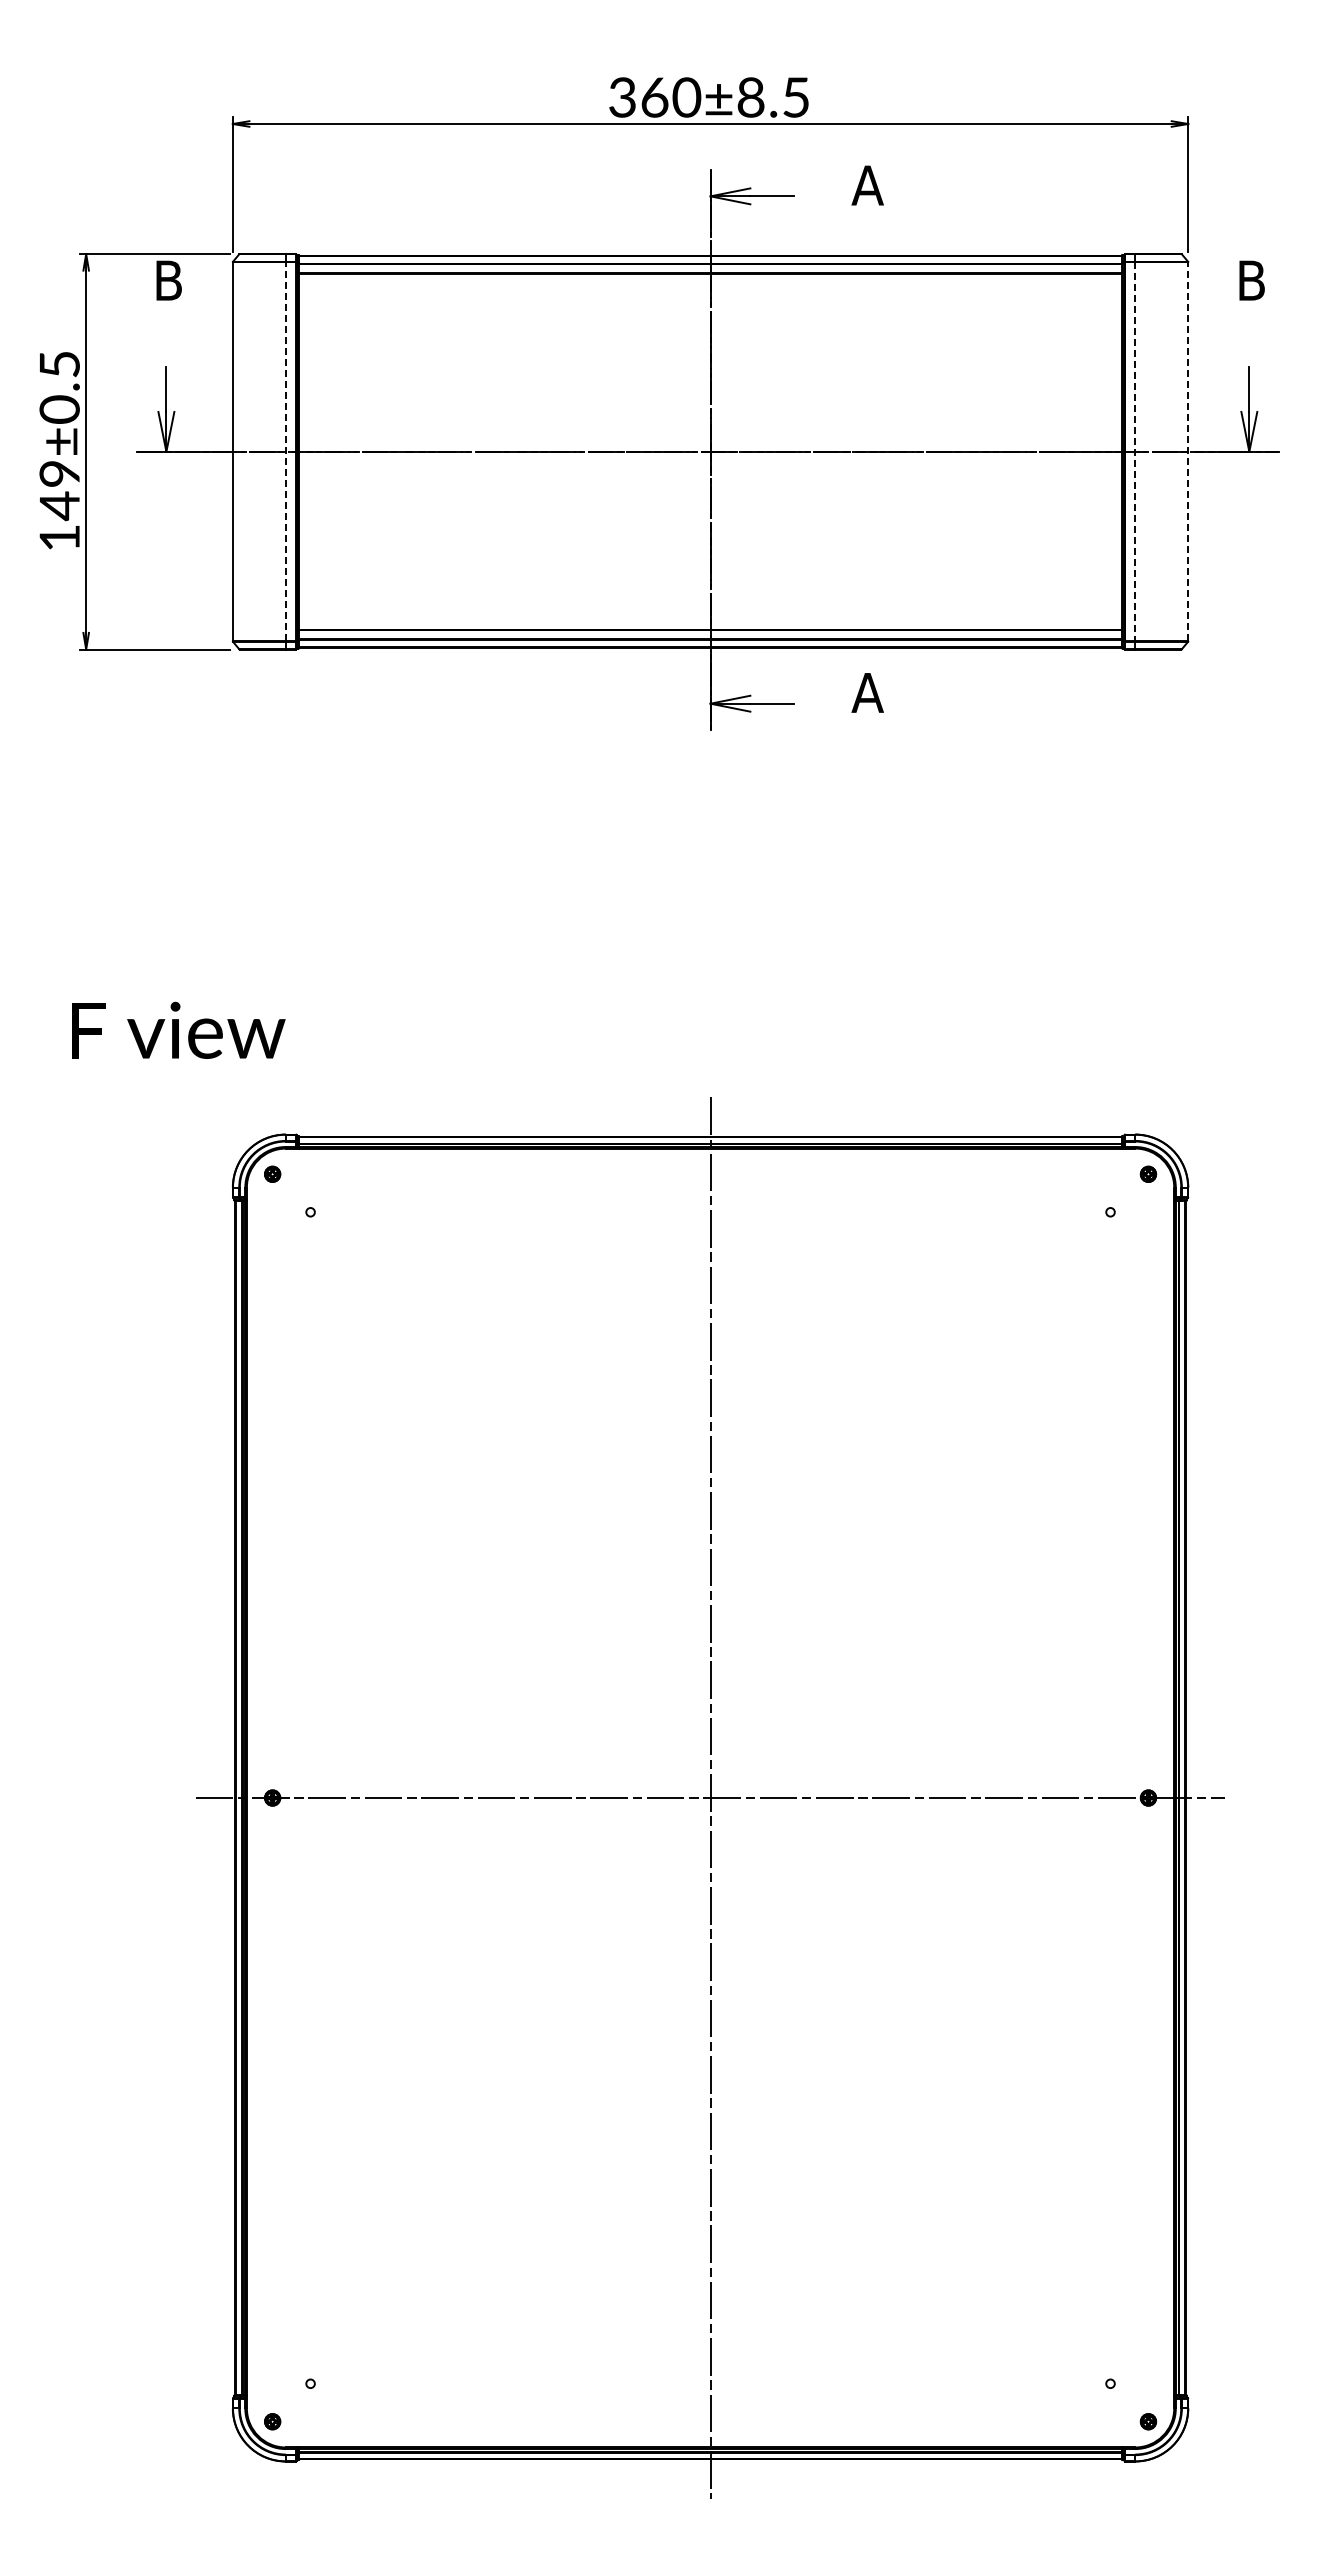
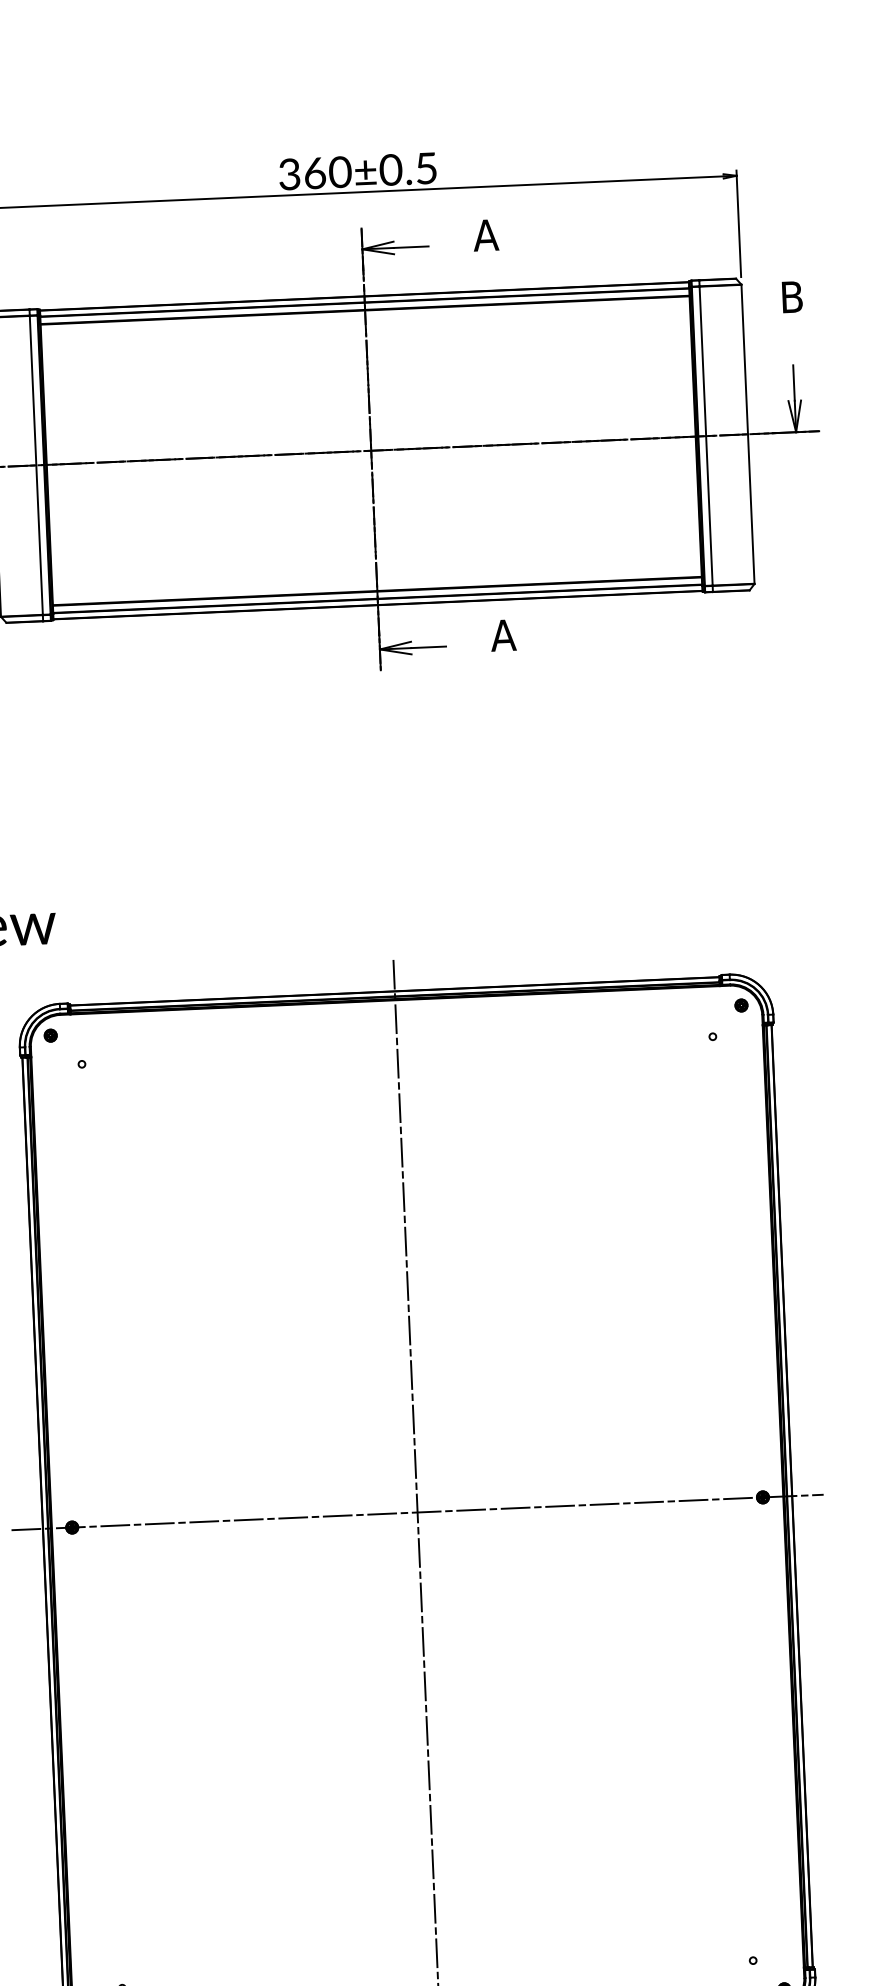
text: (750, 97) -> (390, 169), 360±8.5 -> 360±0.5
line: (285, 451) -> (36, 465), dashed -> solid
line: (1188, 451) -> (748, 434), dashed -> solid
line: (1135, 452) -> (706, 436), dashed -> solid

